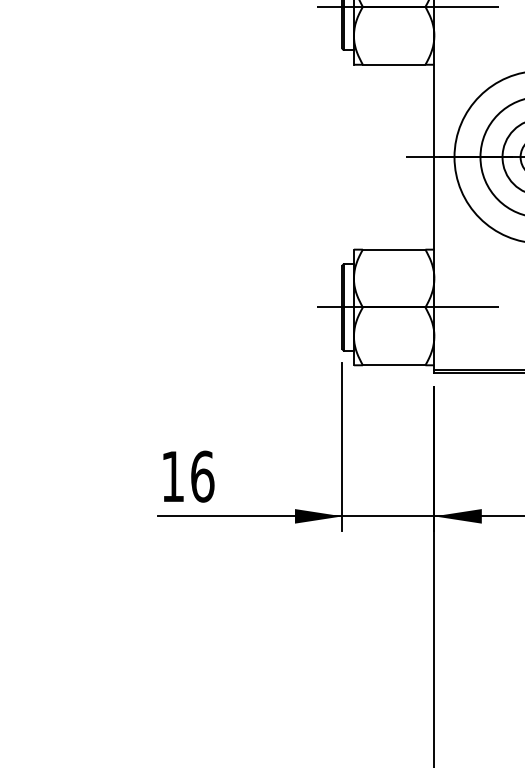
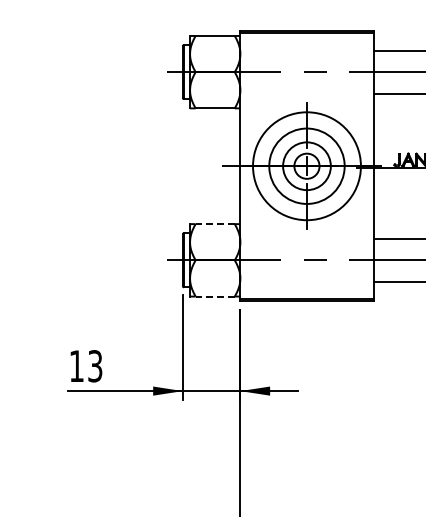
line: (394, 250) -> (215, 224), solid -> dashed
line: (394, 365) -> (215, 296), solid -> dashed
text: (202, 477) -> (95, 366), 16 -> 13

